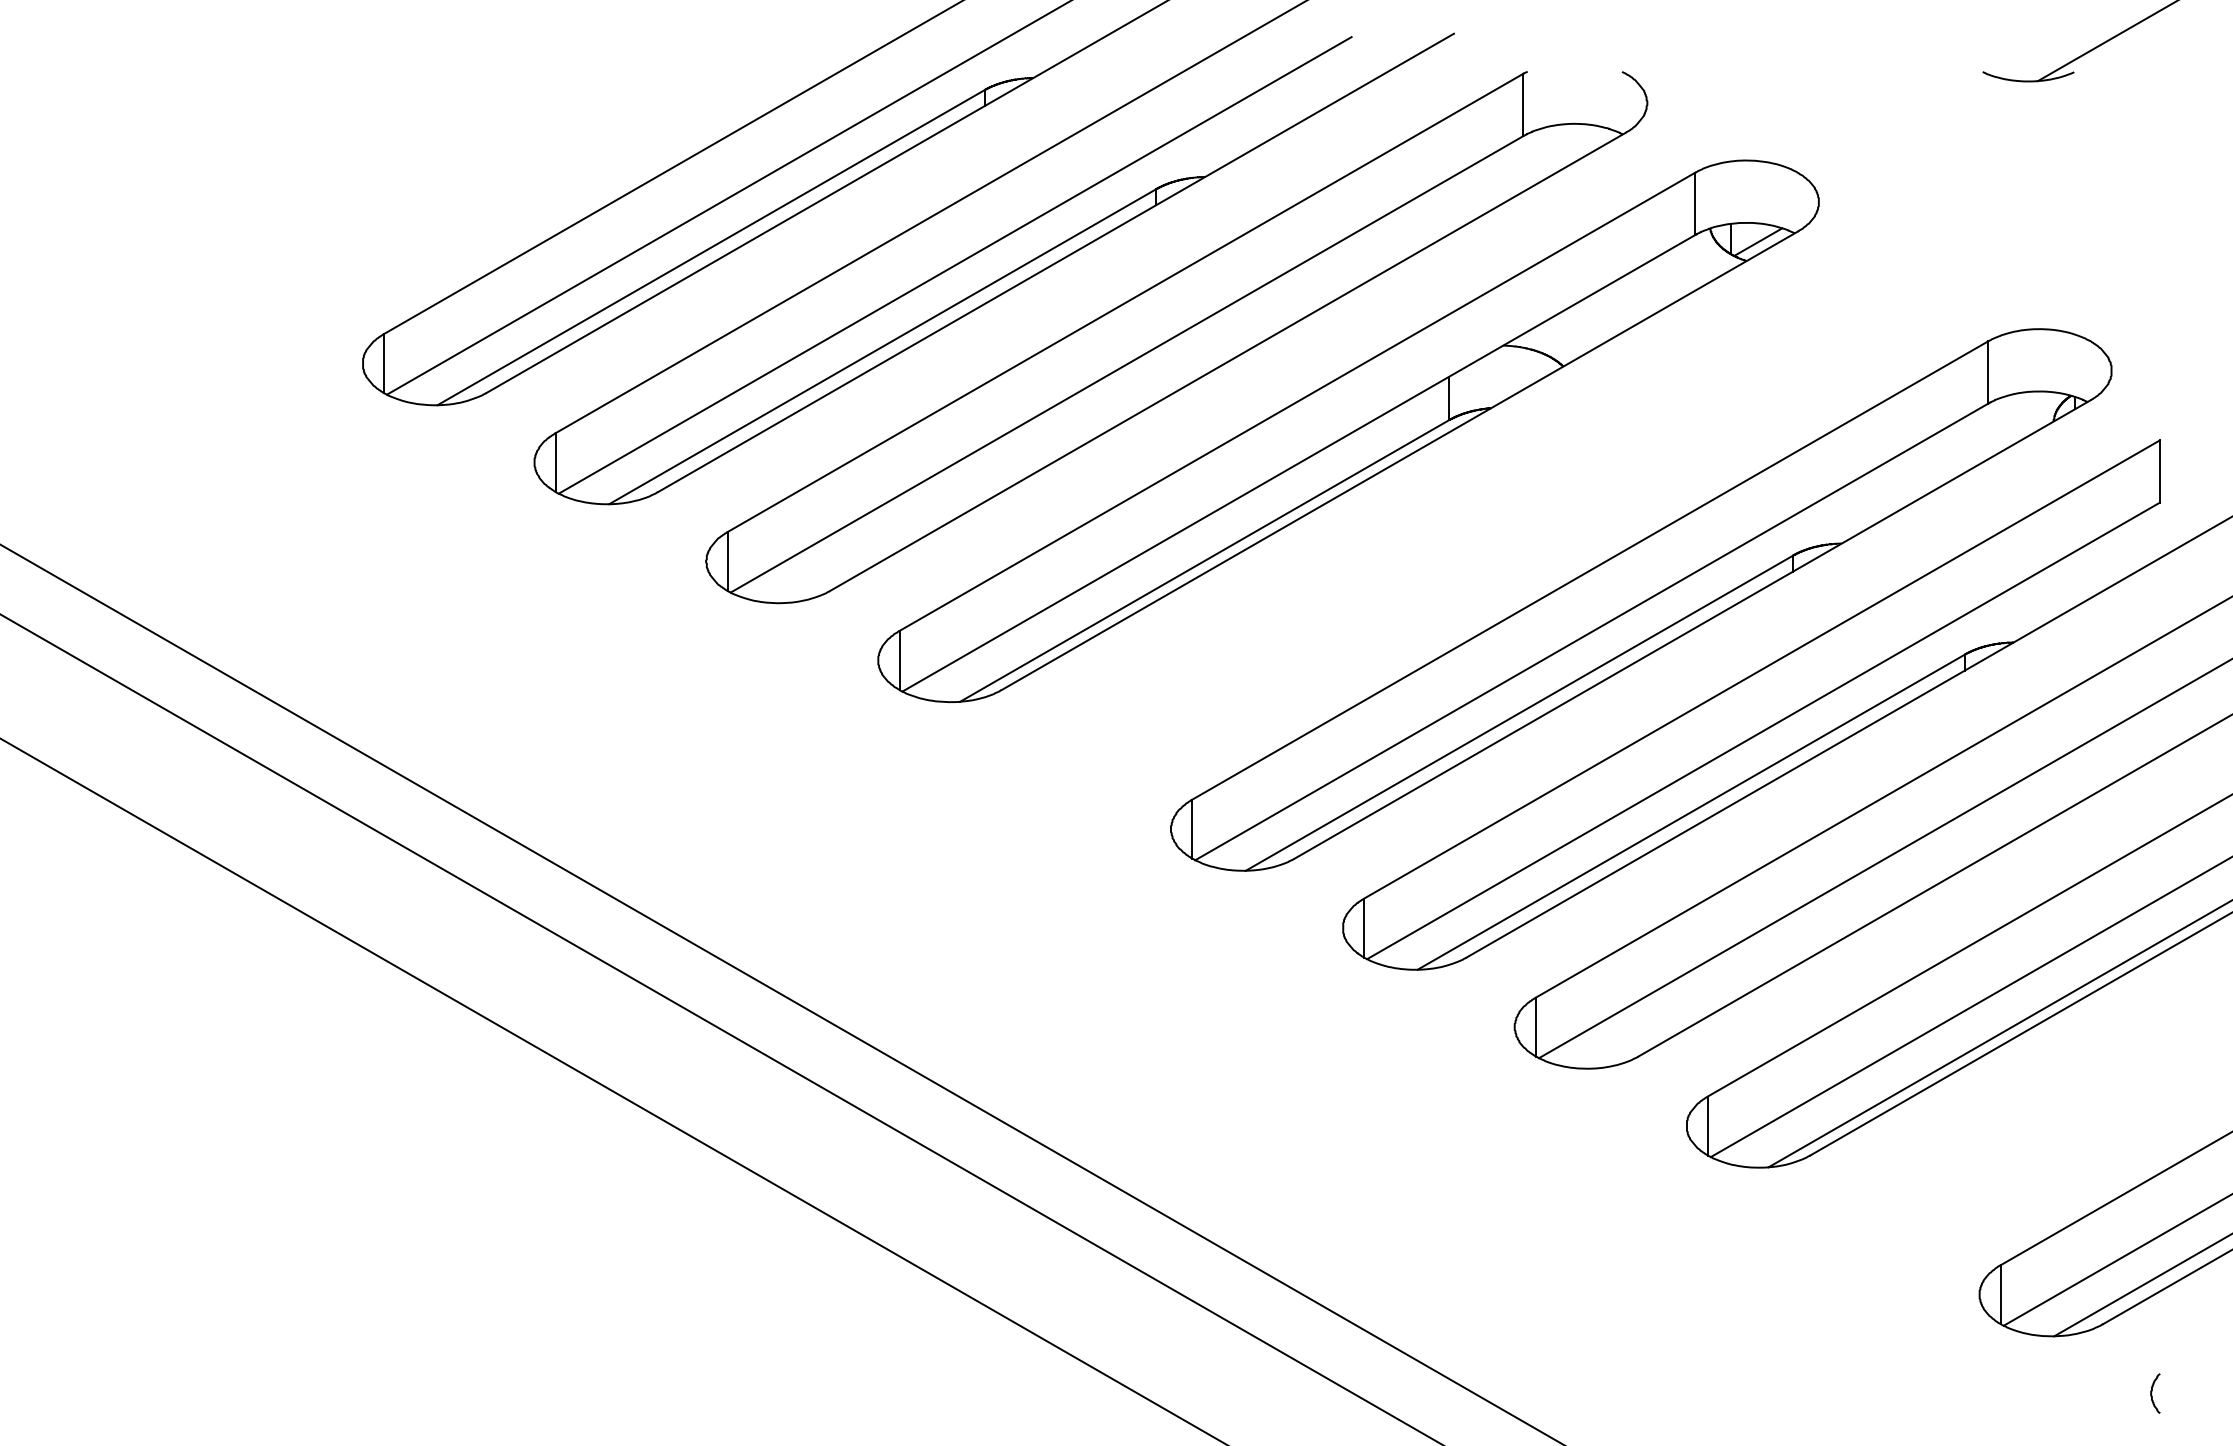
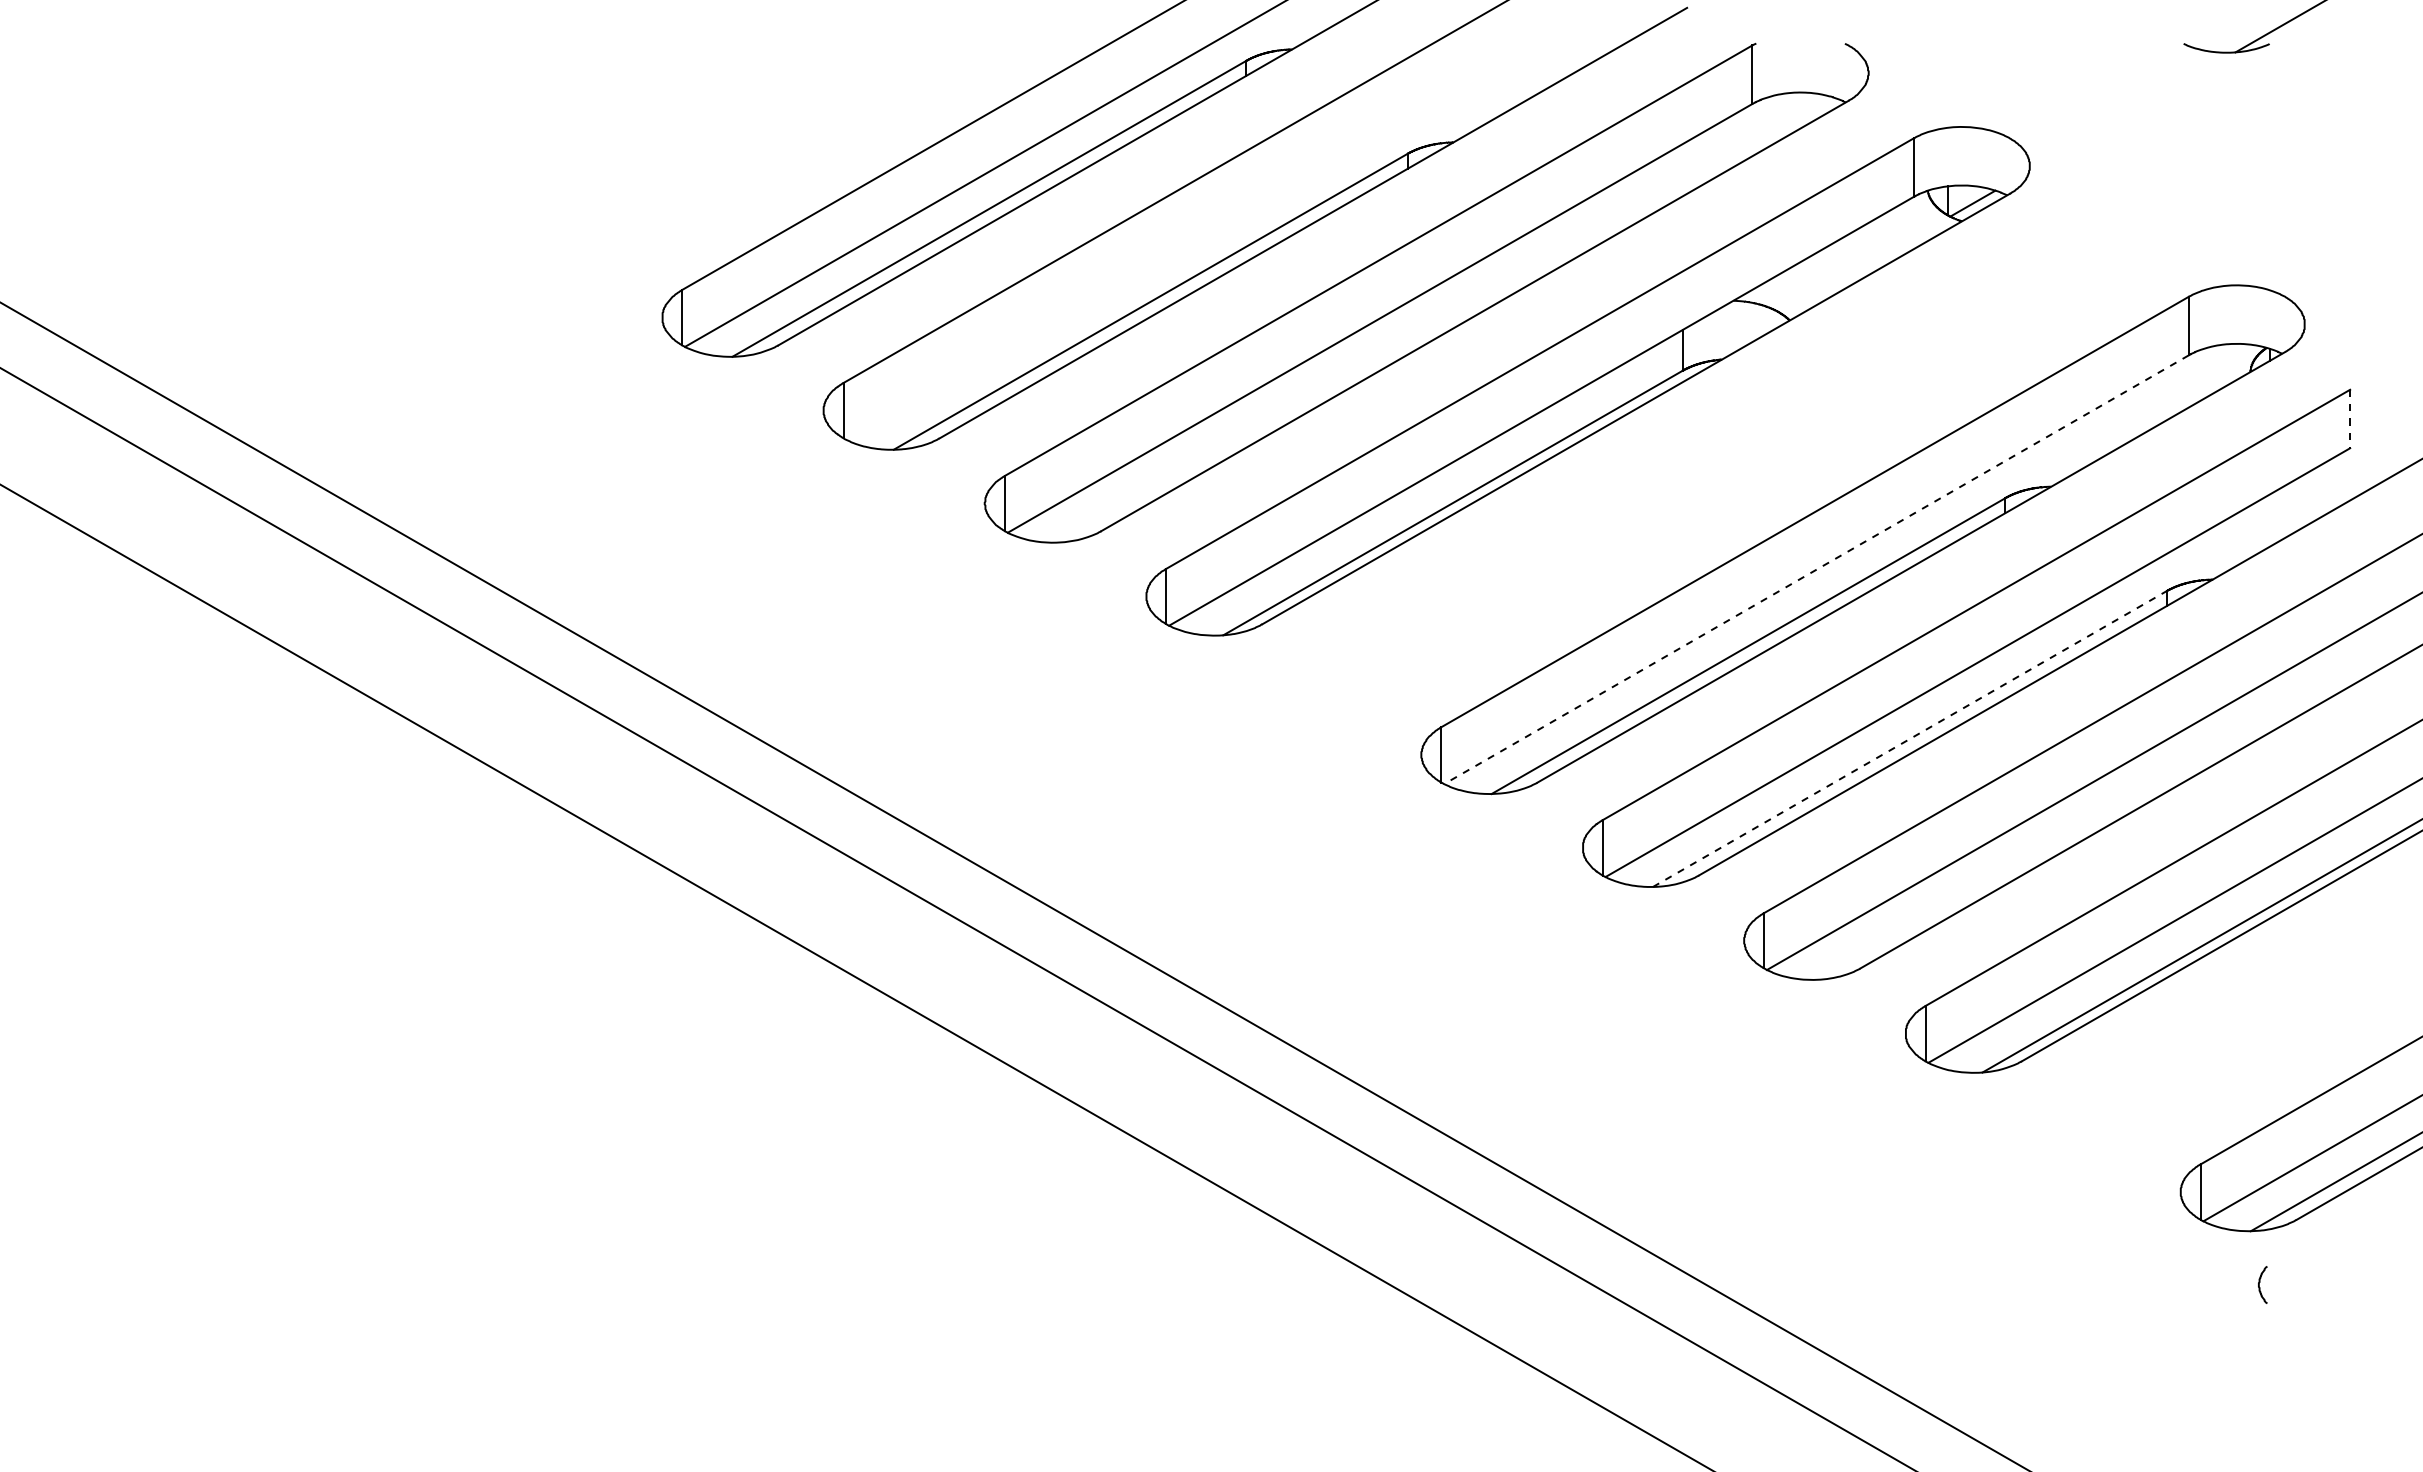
line: (955, 265) -> (1218, 225), removed
line: (2160, 472) -> (2350, 419), solid -> dashed
line: (1591, 631) -> (1816, 569), solid -> dashed
line: (1691, 811) -> (1910, 738), solid -> dashed
curve: (2152, 1390) -> (2260, 1282), moved

